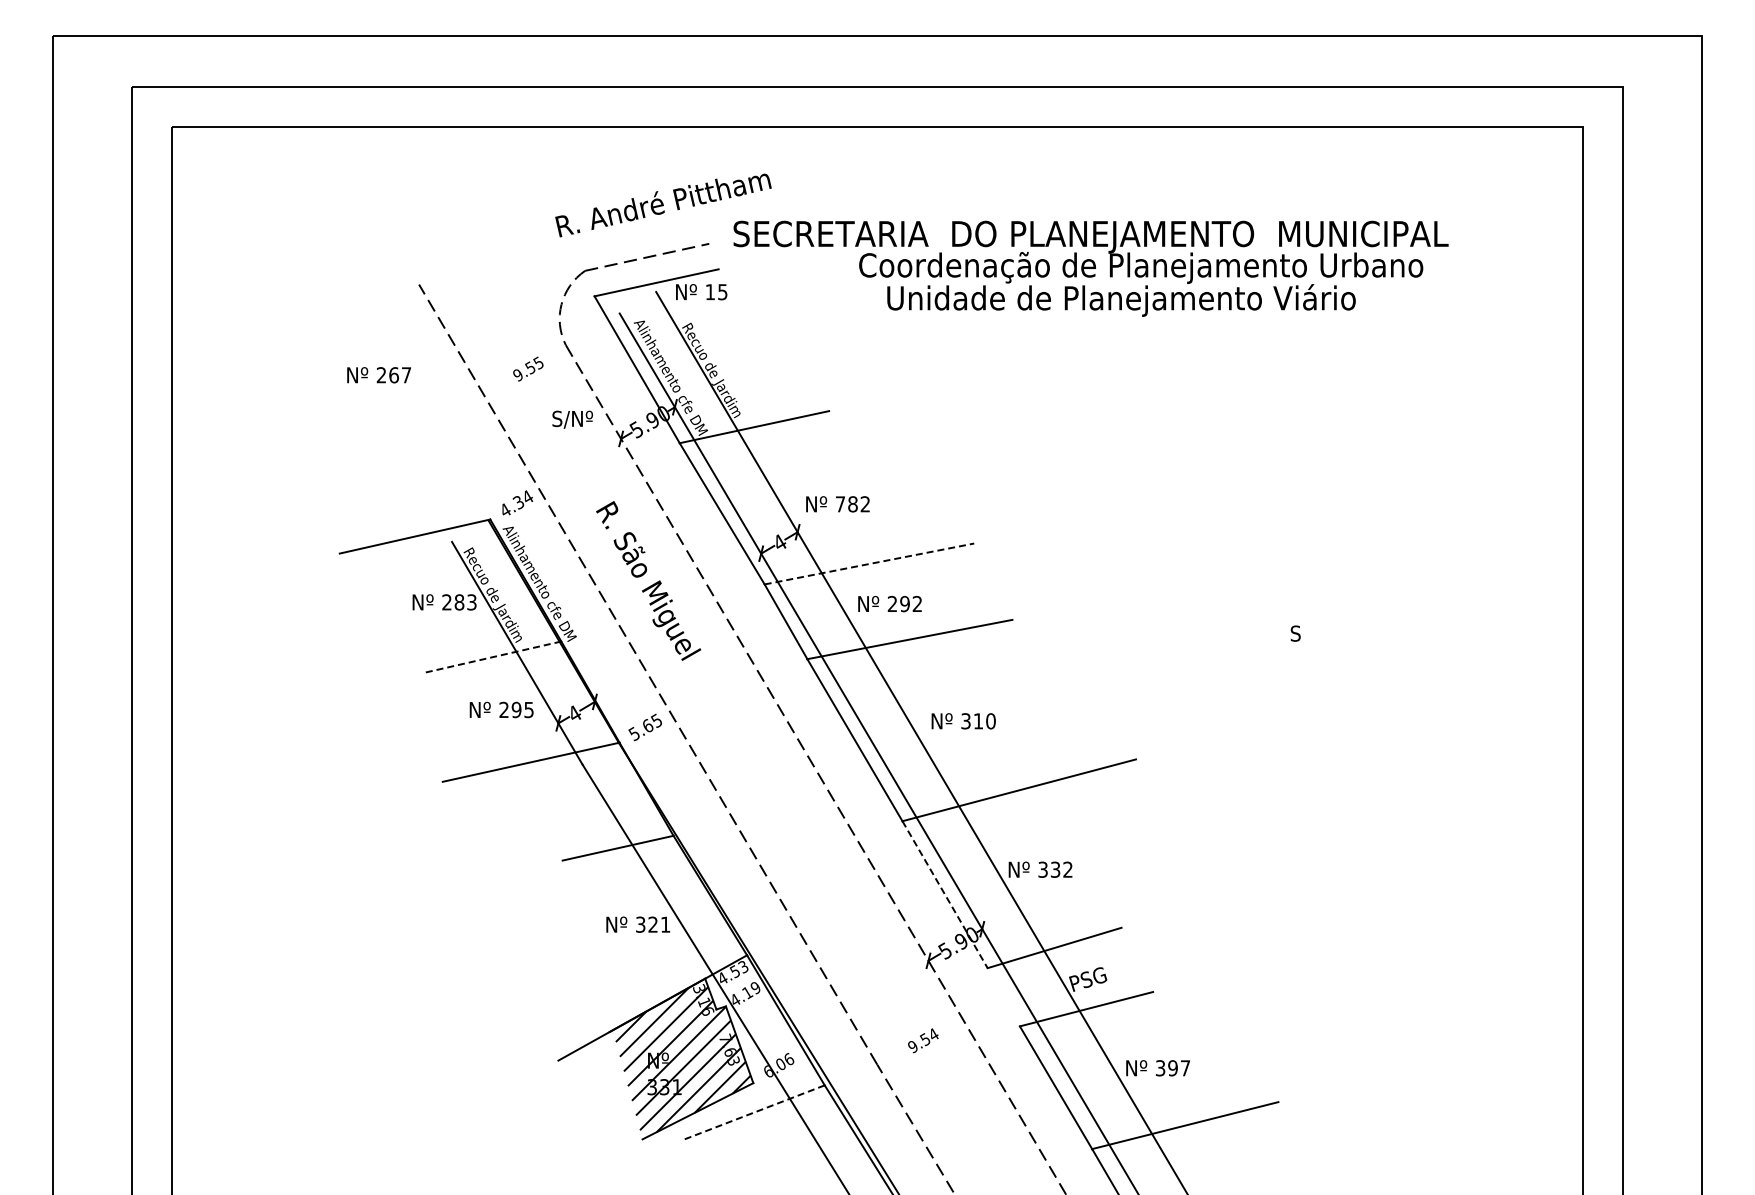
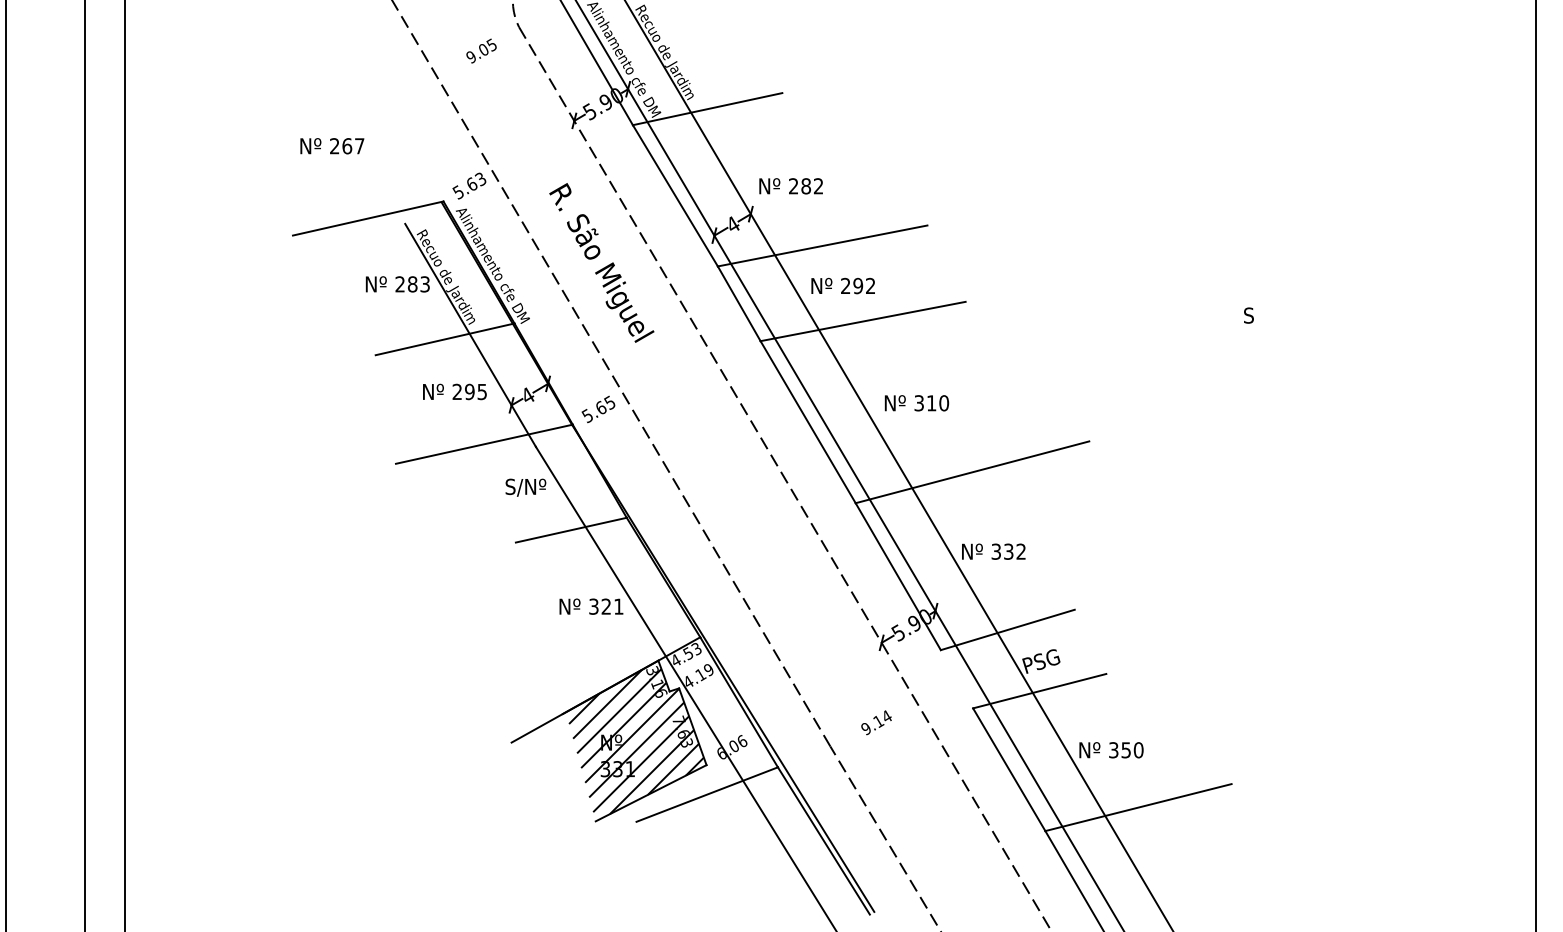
text: (529, 367) -> (482, 49), 9.55 -> 9.05
text: (378, 375) -> (331, 146), moved
text: (572, 419) -> (525, 487), moved
text: (516, 503) -> (469, 185), 4.34 -> 5.63
text: (839, 504) -> (792, 186), 782 -> 282
line: (869, 563) -> (822, 245), dashed -> solid
line: (491, 657) -> (444, 339), dashed -> solid
line: (945, 894) -> (898, 576), dashed -> solid
text: (925, 1039) -> (878, 721), 9.54 -> 9.14
text: (1179, 1068) -> (1132, 750), 397 -> 350
line: (754, 1112) -> (707, 794), dashed -> solid

